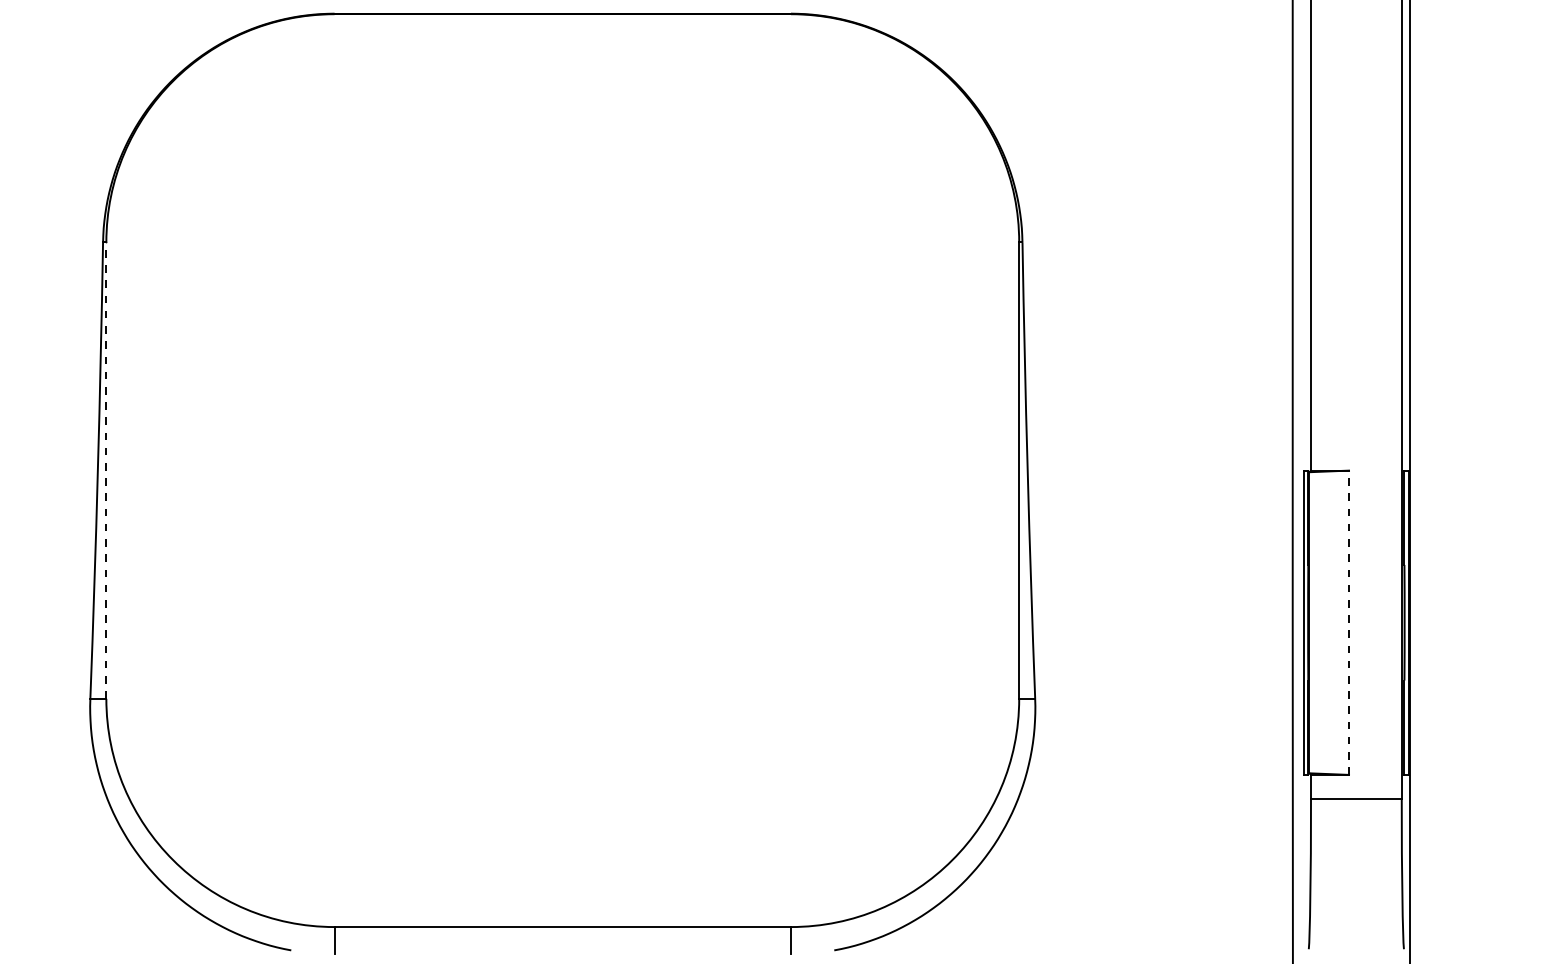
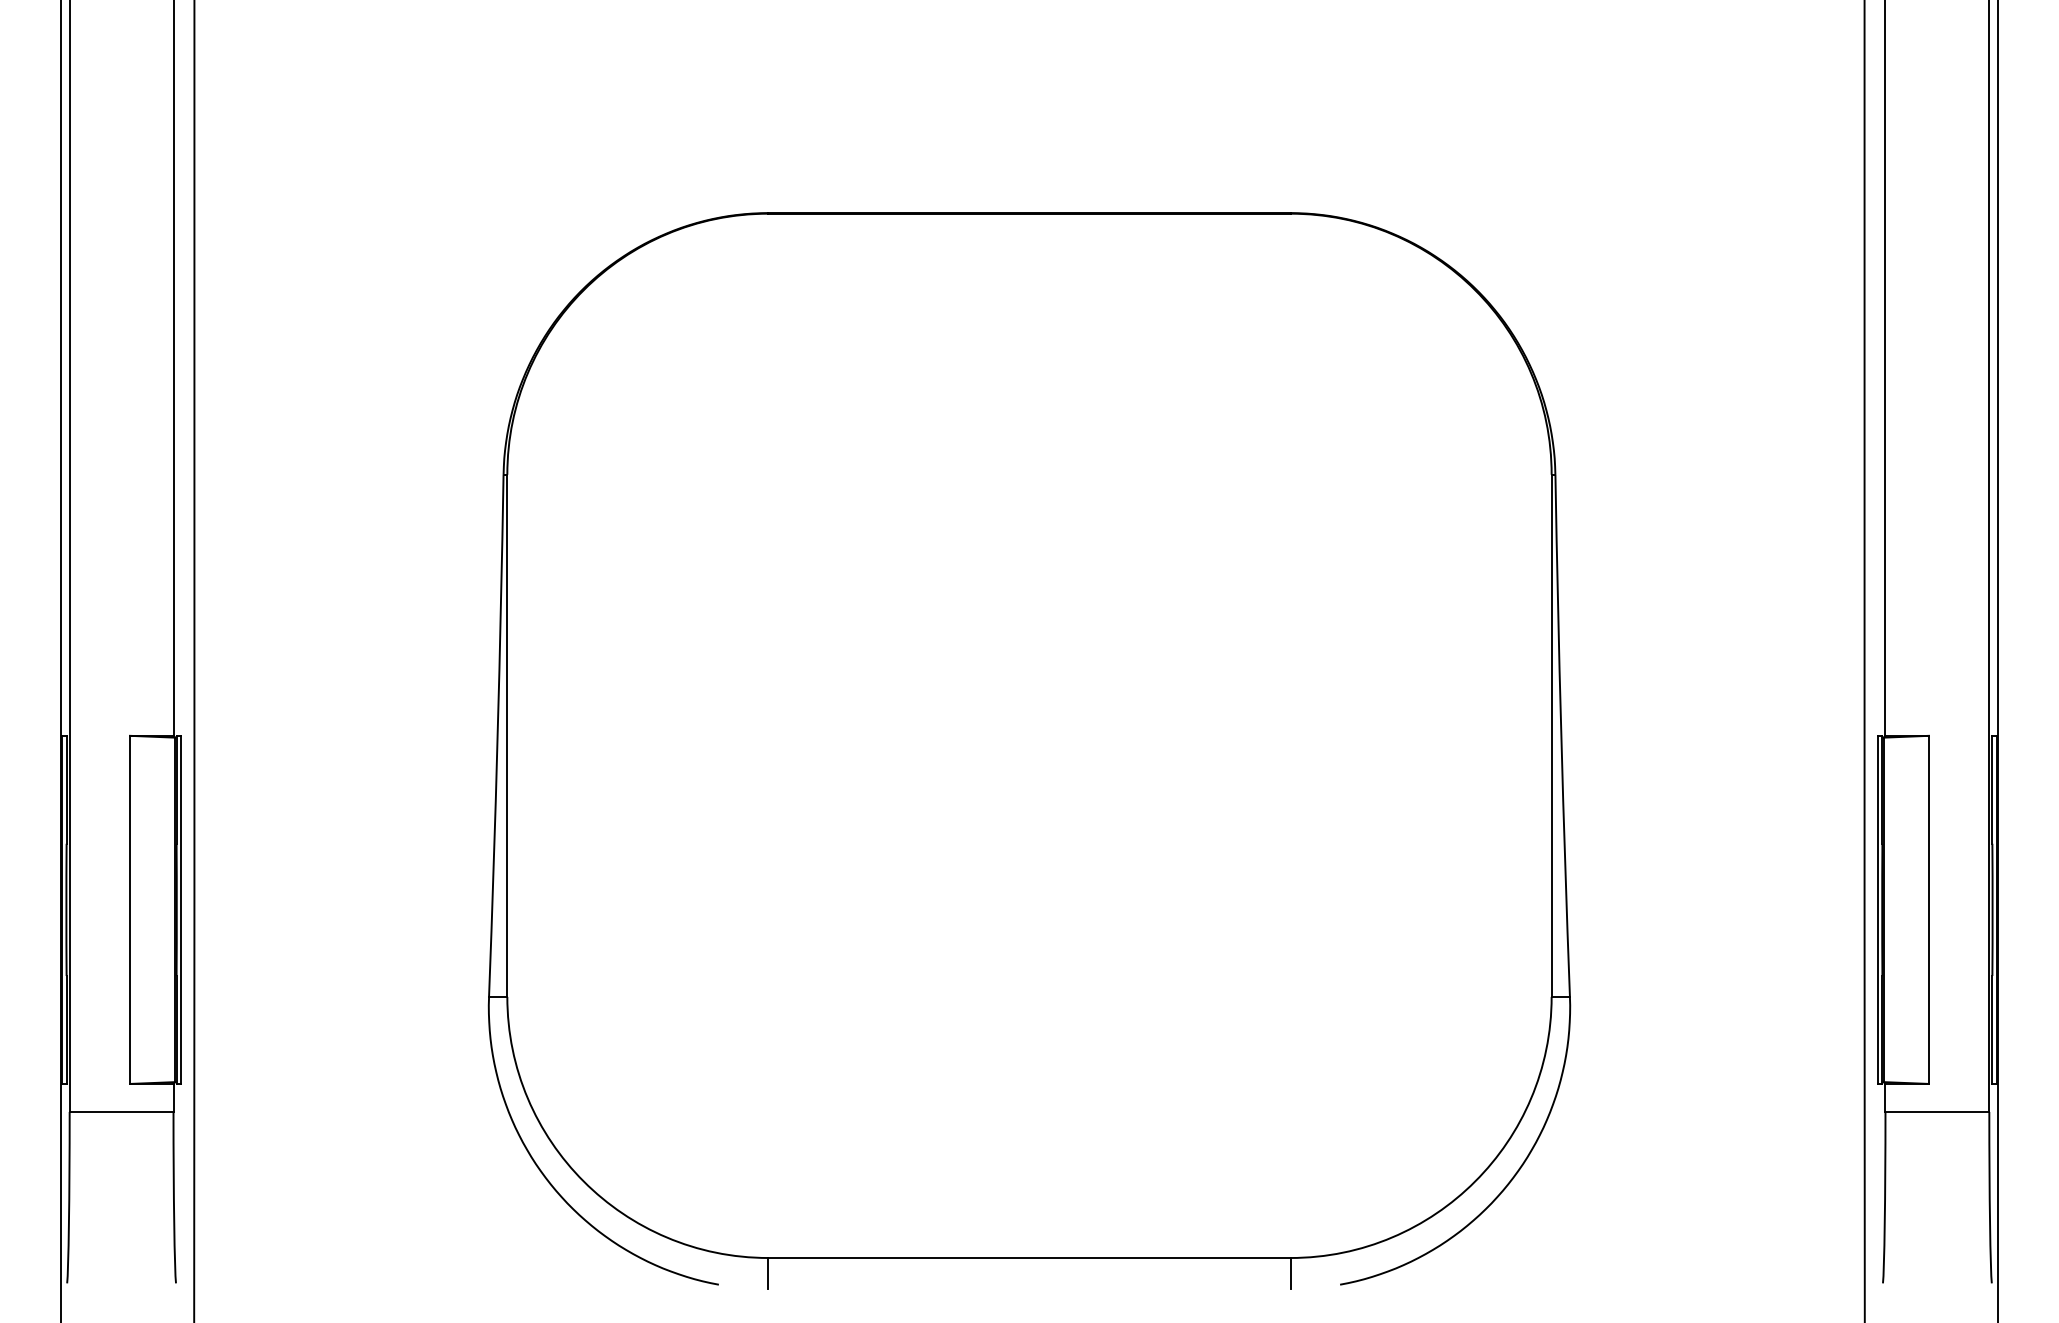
line: (106, 470) -> (507, 735), dashed -> solid
line: (1349, 622) -> (1929, 909), dashed -> solid

